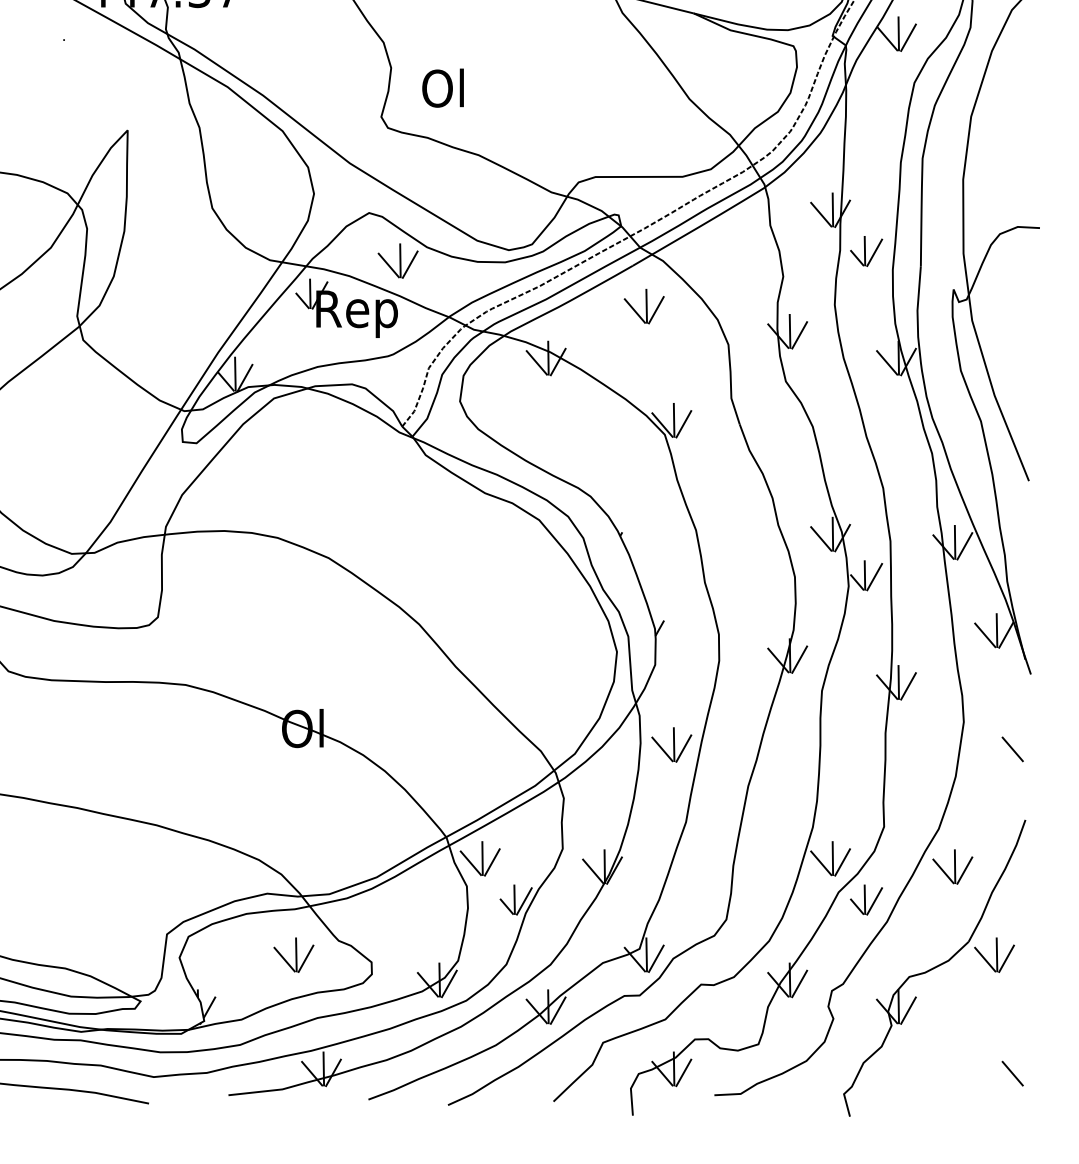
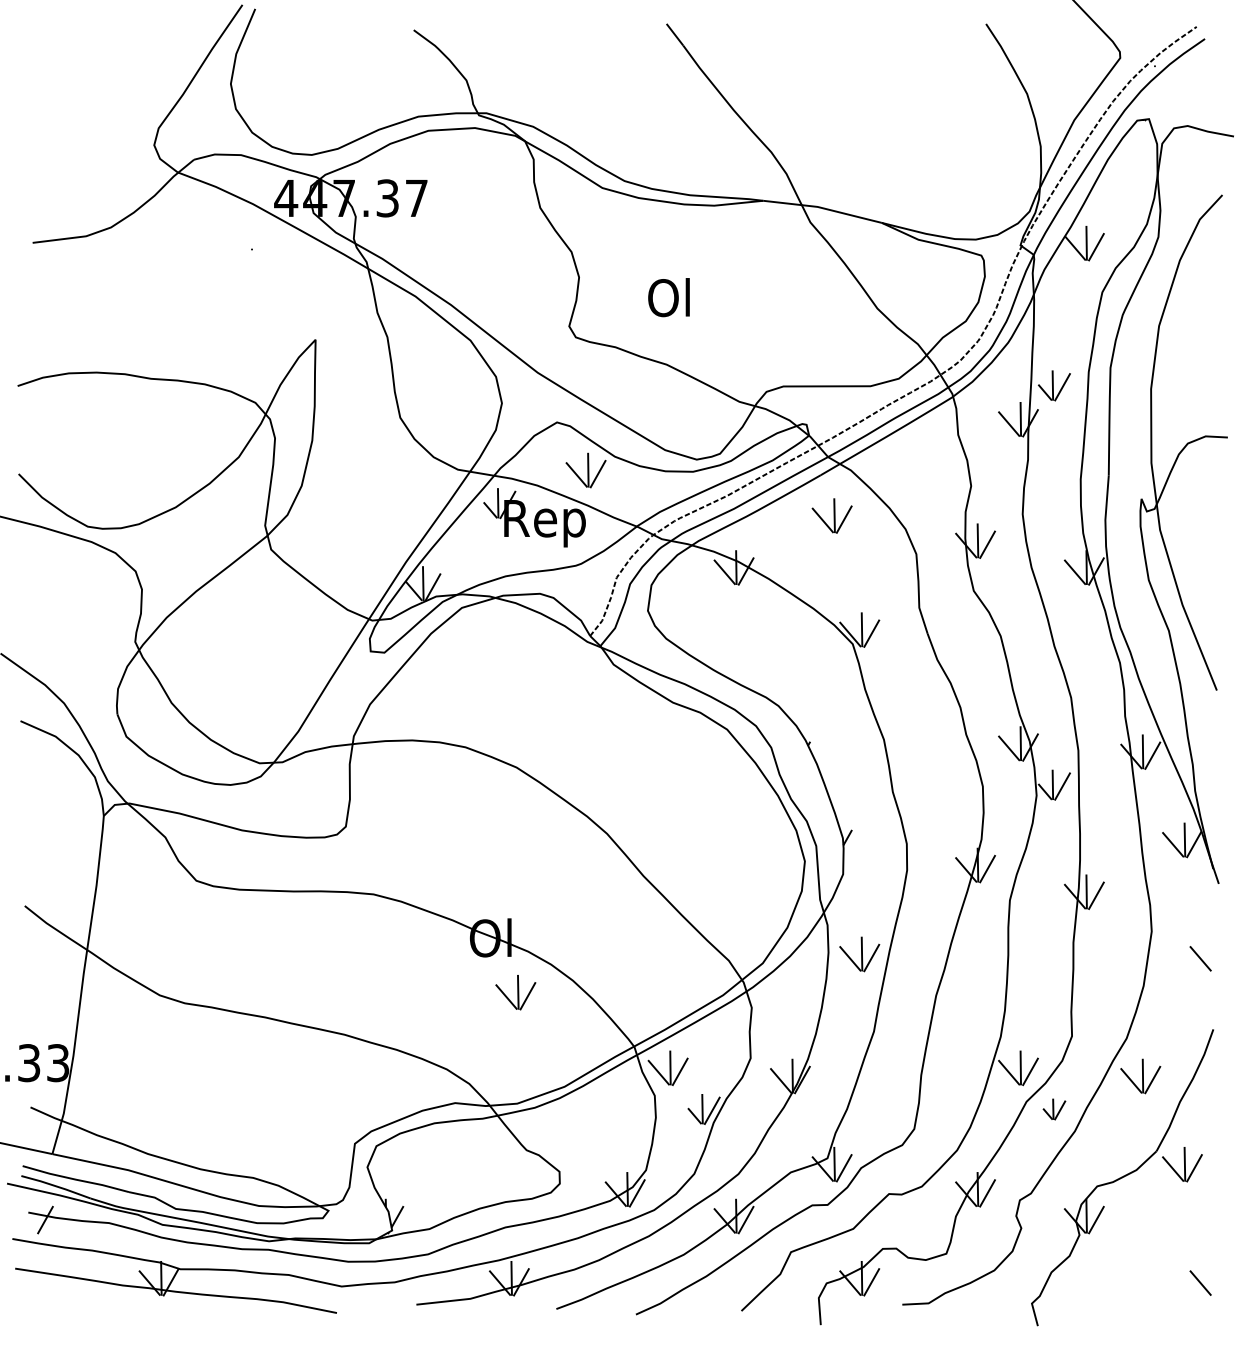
text: (442, 88) -> (668, 297), moved
part: (866, 251) -> (1054, 385), moved
part: (866, 900) -> (1054, 1109), size x0.7
part: (293, 955) -> (515, 992), moved

